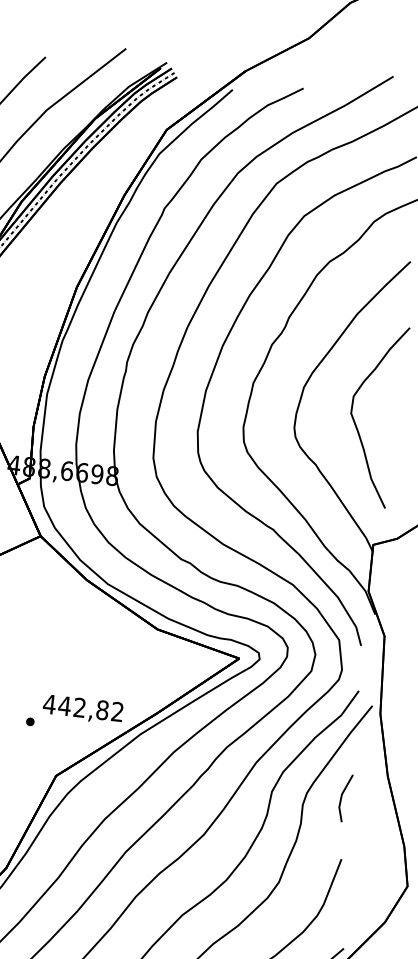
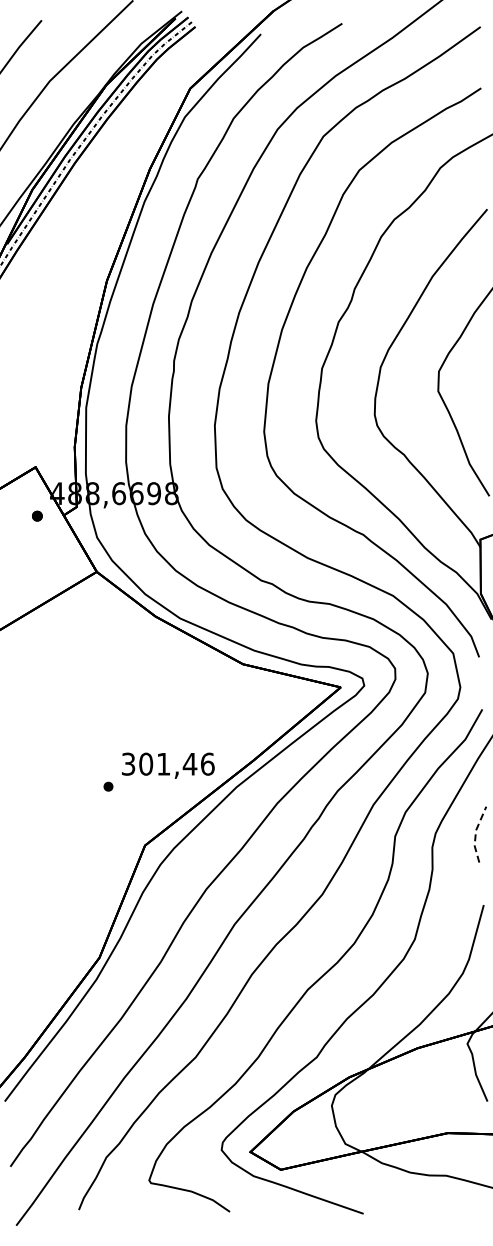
text: (83, 707) -> (167, 763), 442,82 -> 301,46
line: (341, 797) -> (475, 834), solid -> dashed

